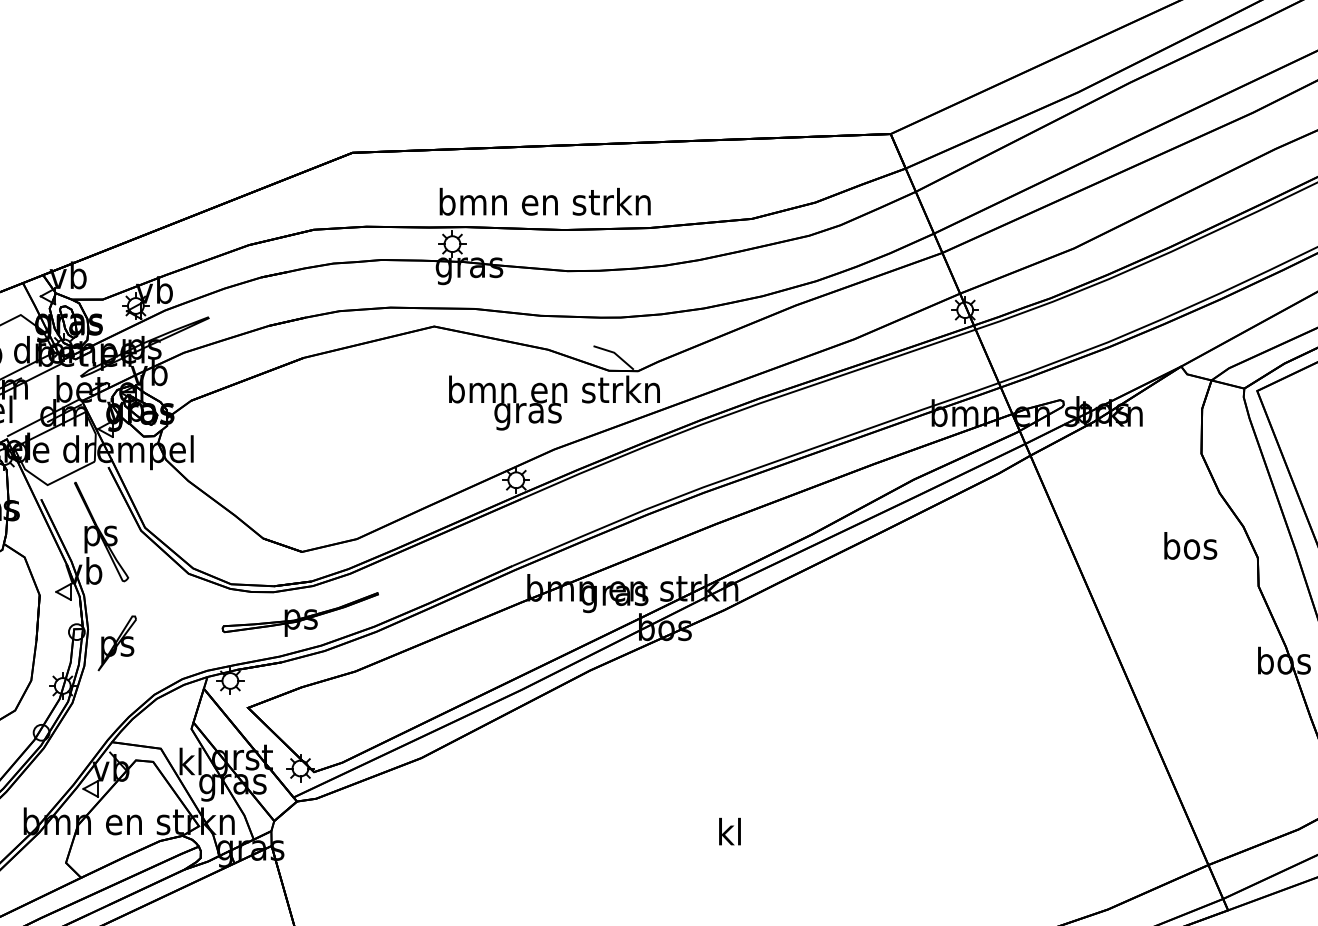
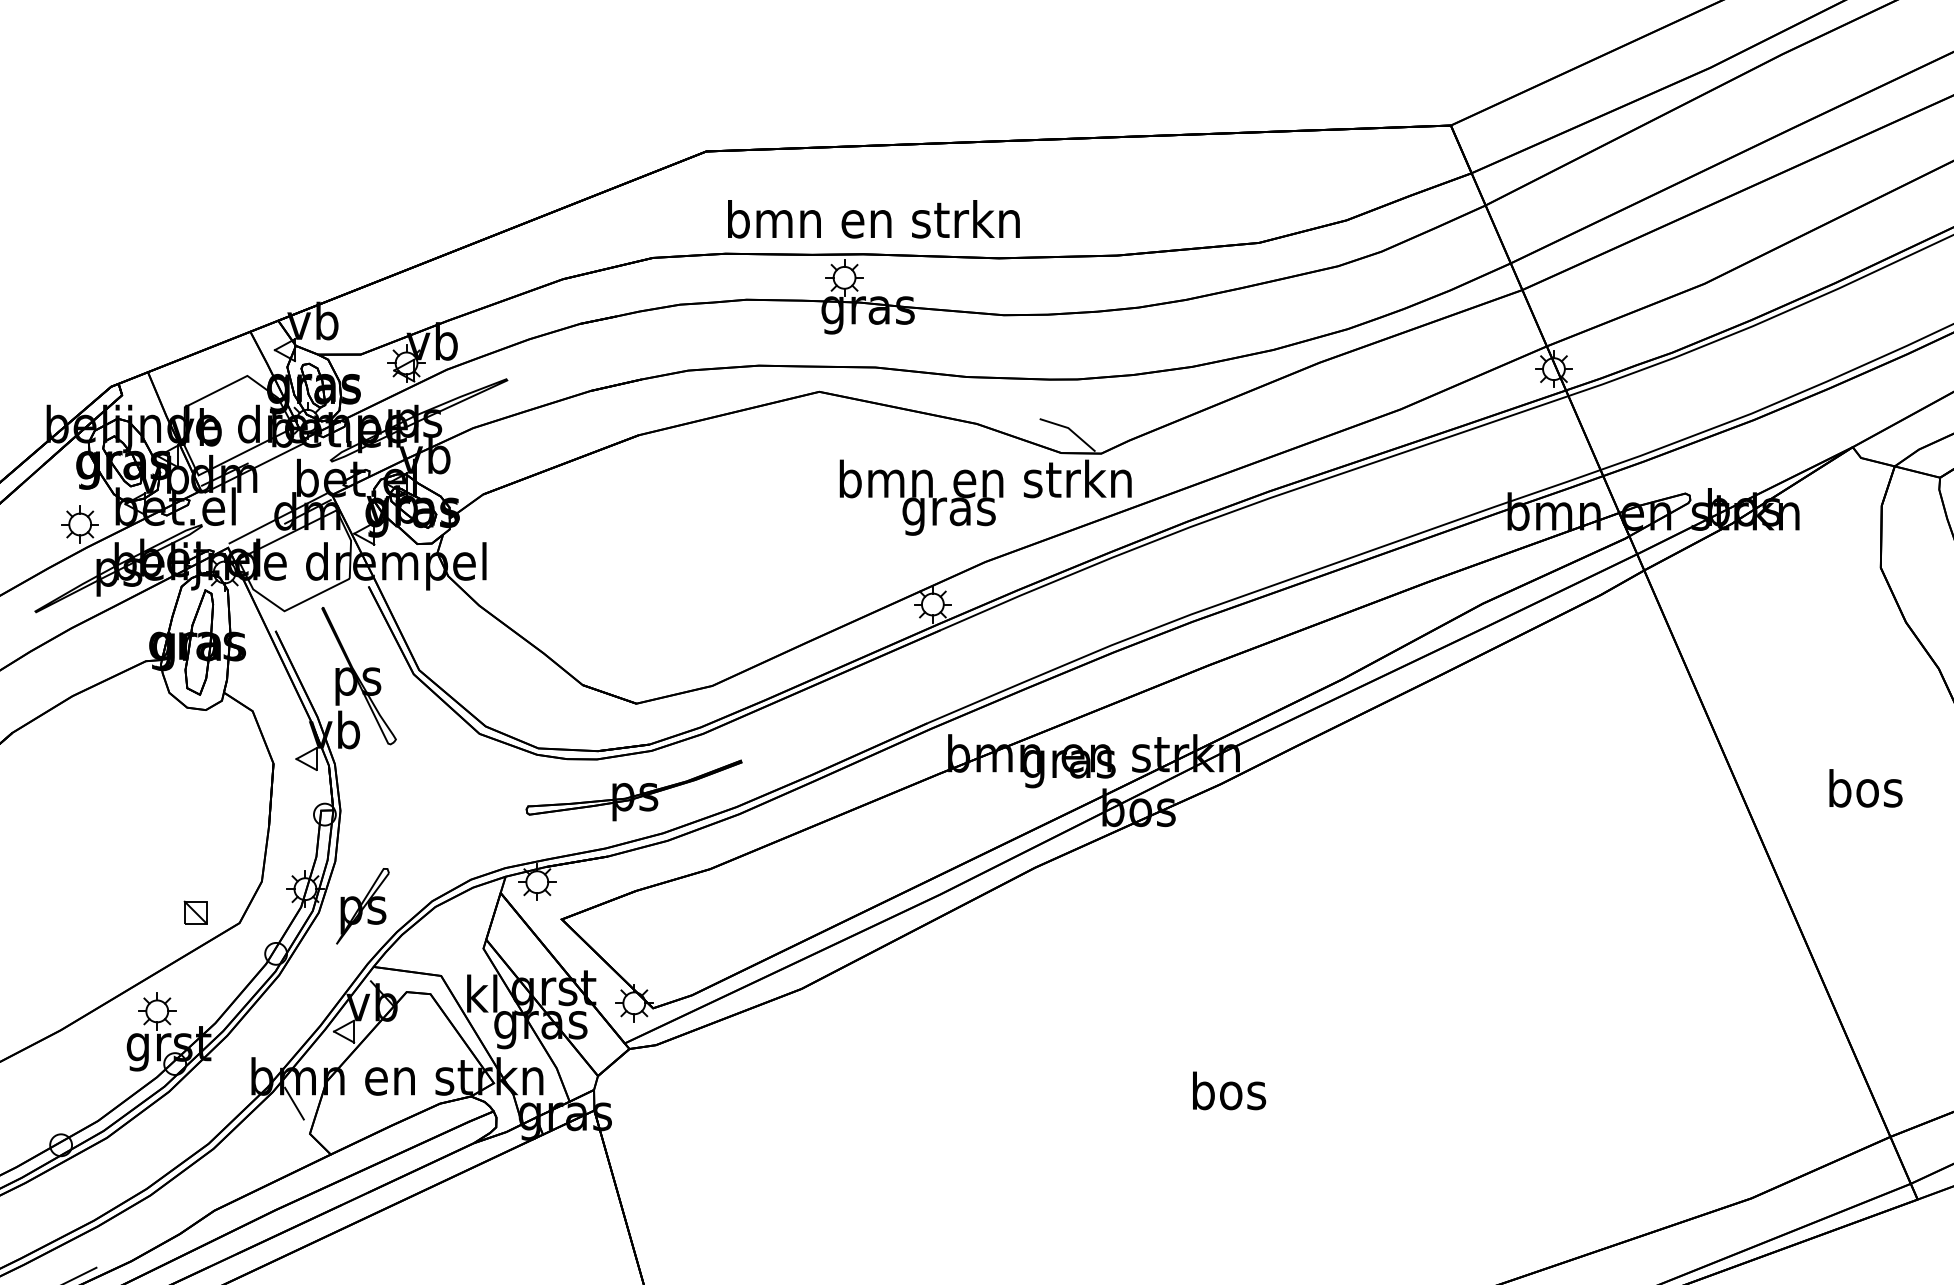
text: (544, 201) -> (873, 219), moved
text: (1190, 546) -> (1865, 788), moved
part: (117, 643) -> (362, 906), moved
text: (730, 831) -> (1229, 1090), kl -> bos
line: (54, 840) -> (294, 1103), added

